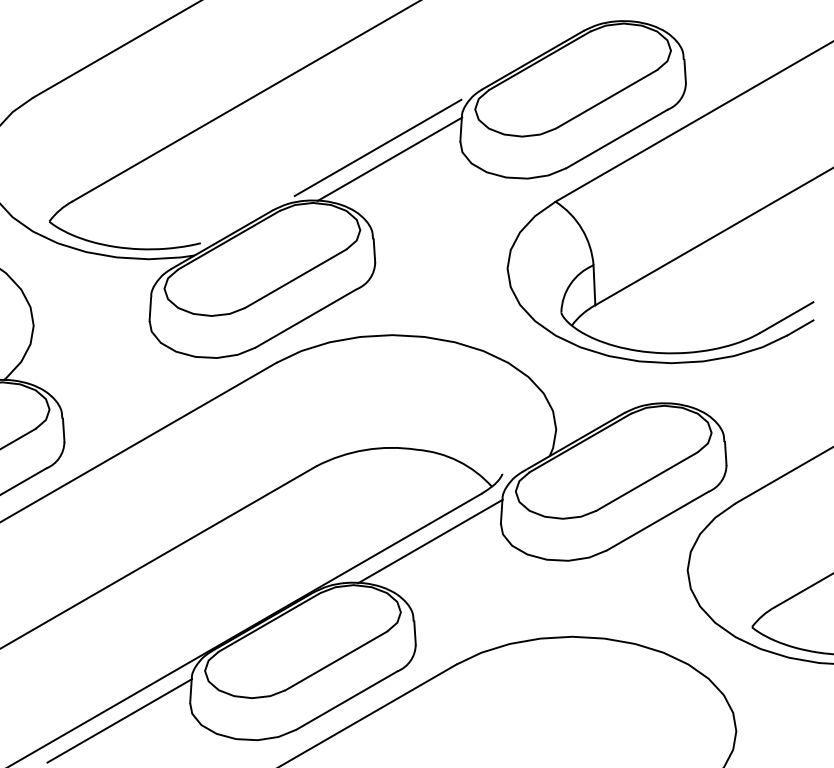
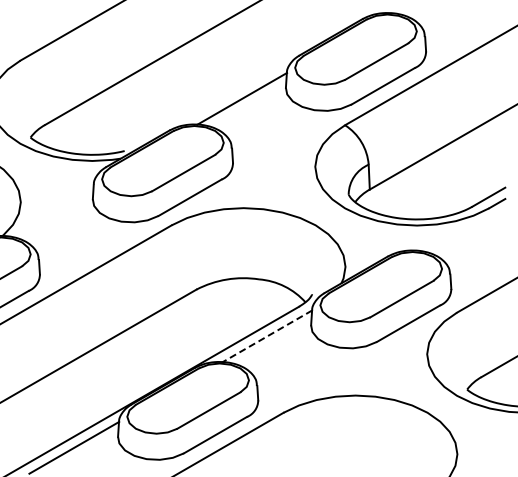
line: (377, 147) -> (234, 91), removed
line: (430, 541) -> (267, 336), solid -> dashed

